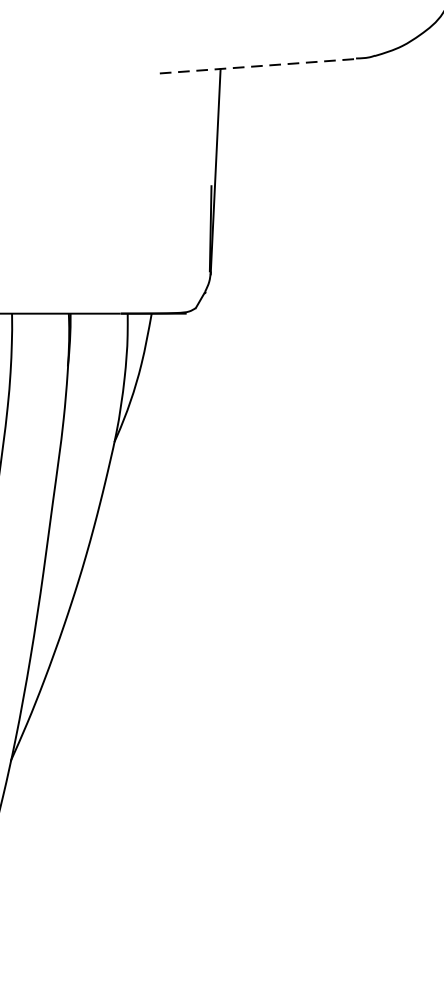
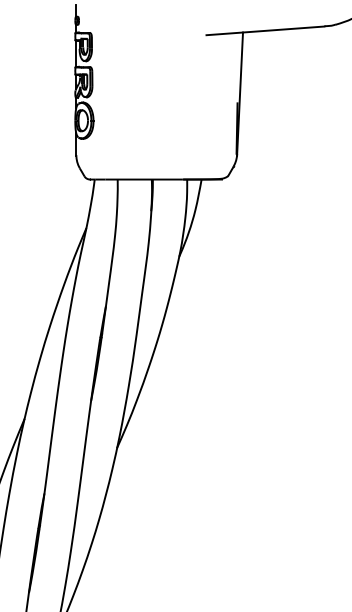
line: (258, 65) -> (265, 30), dashed -> solid

